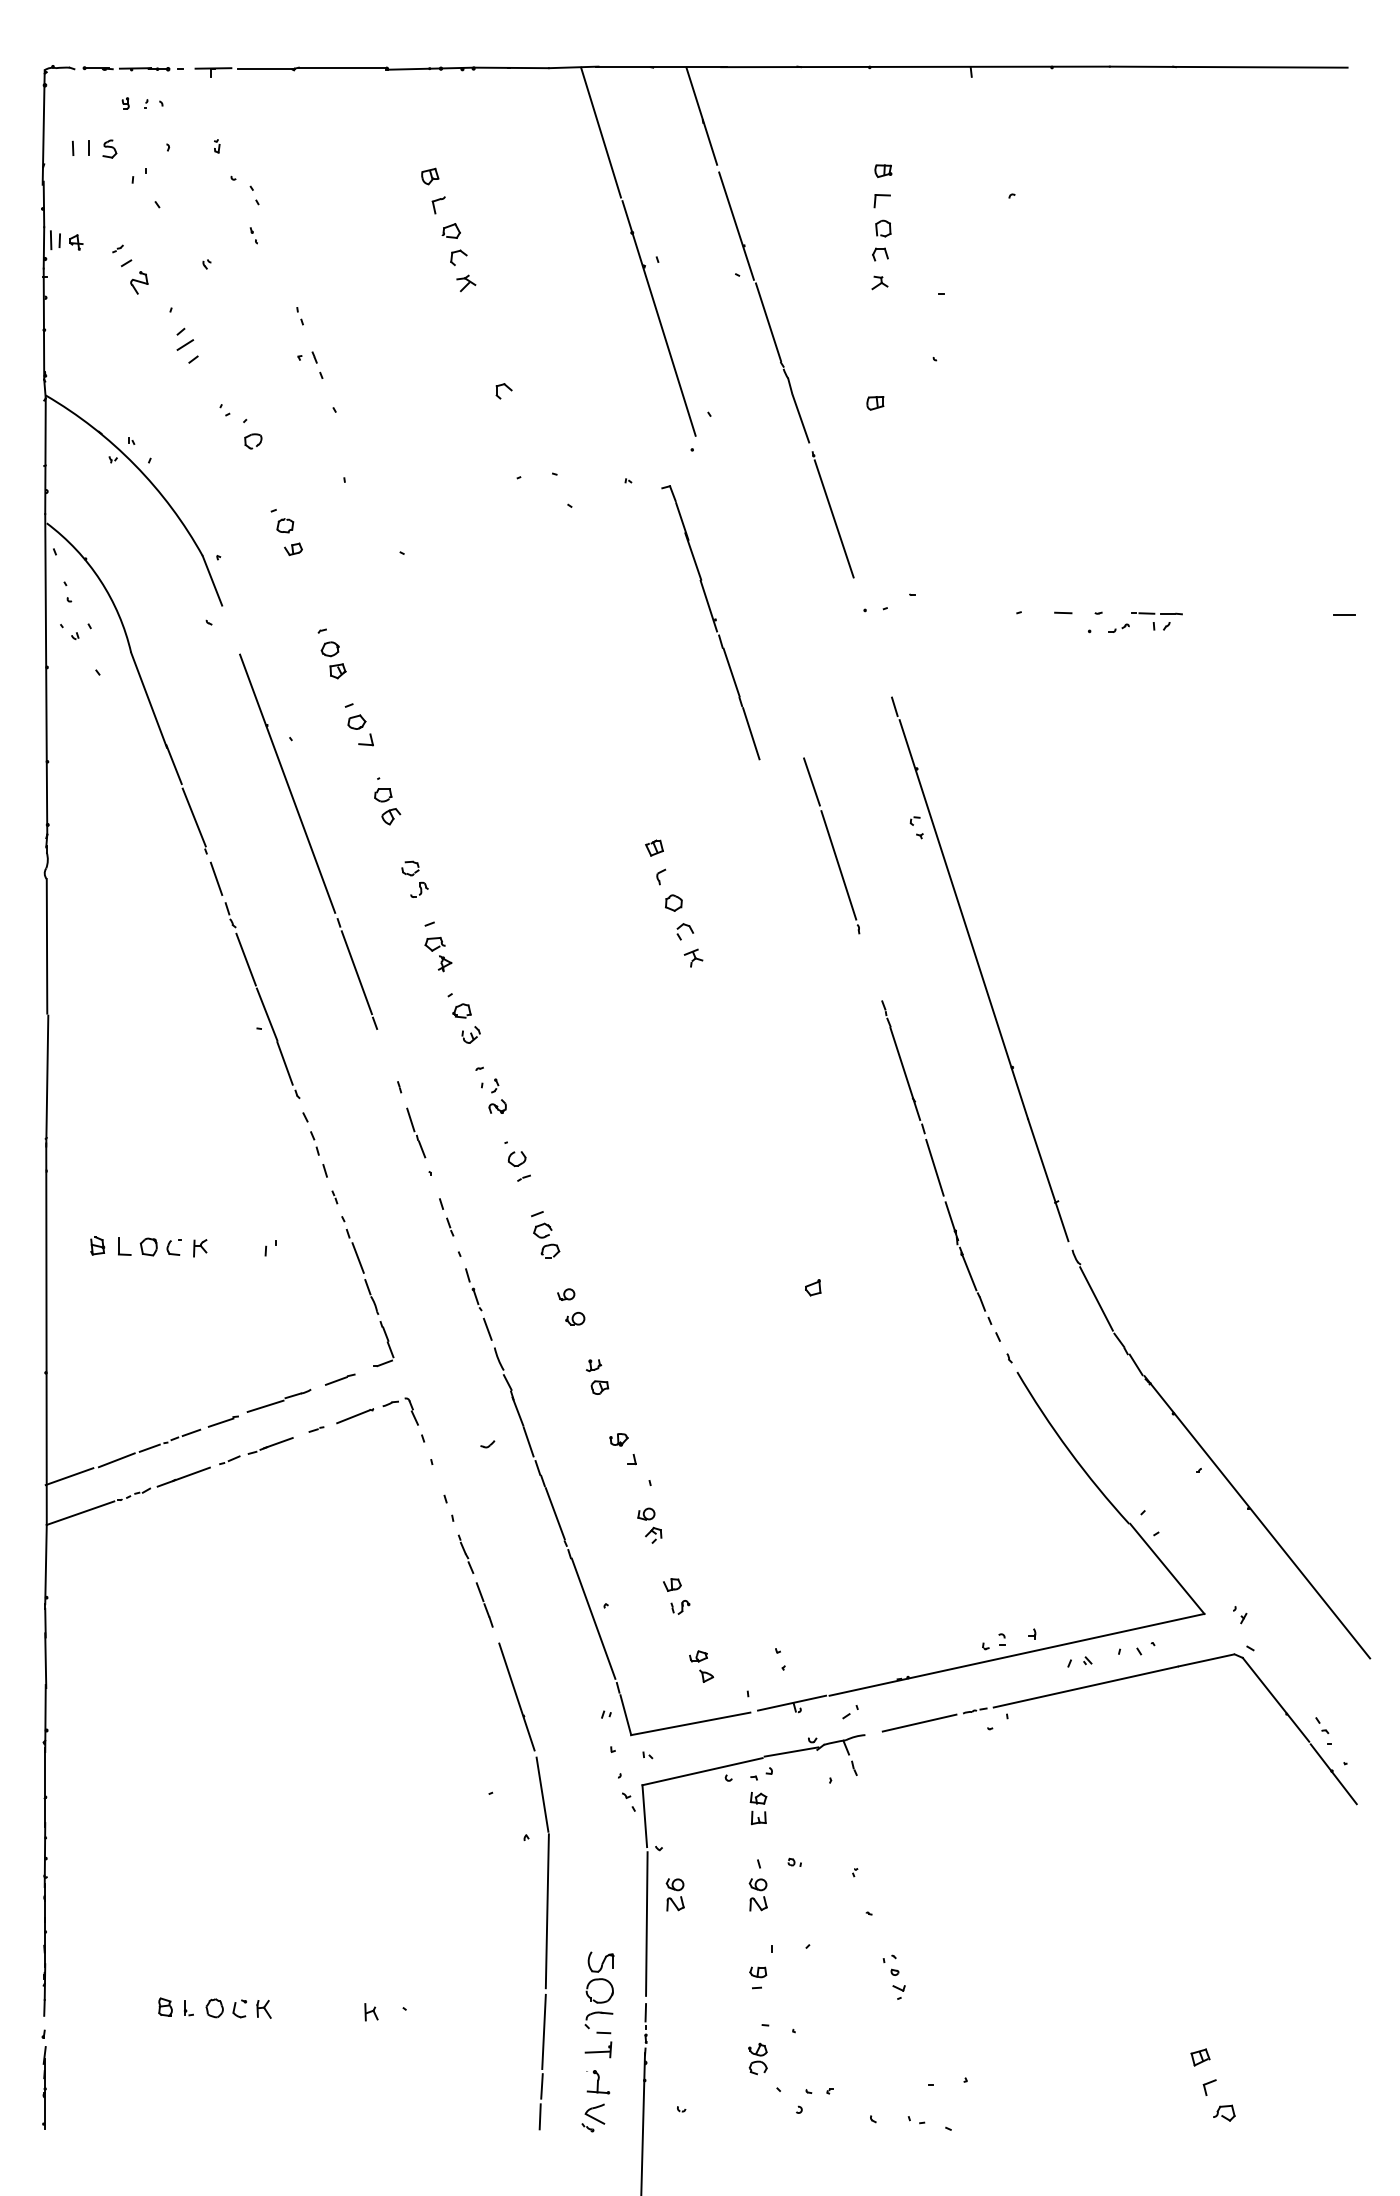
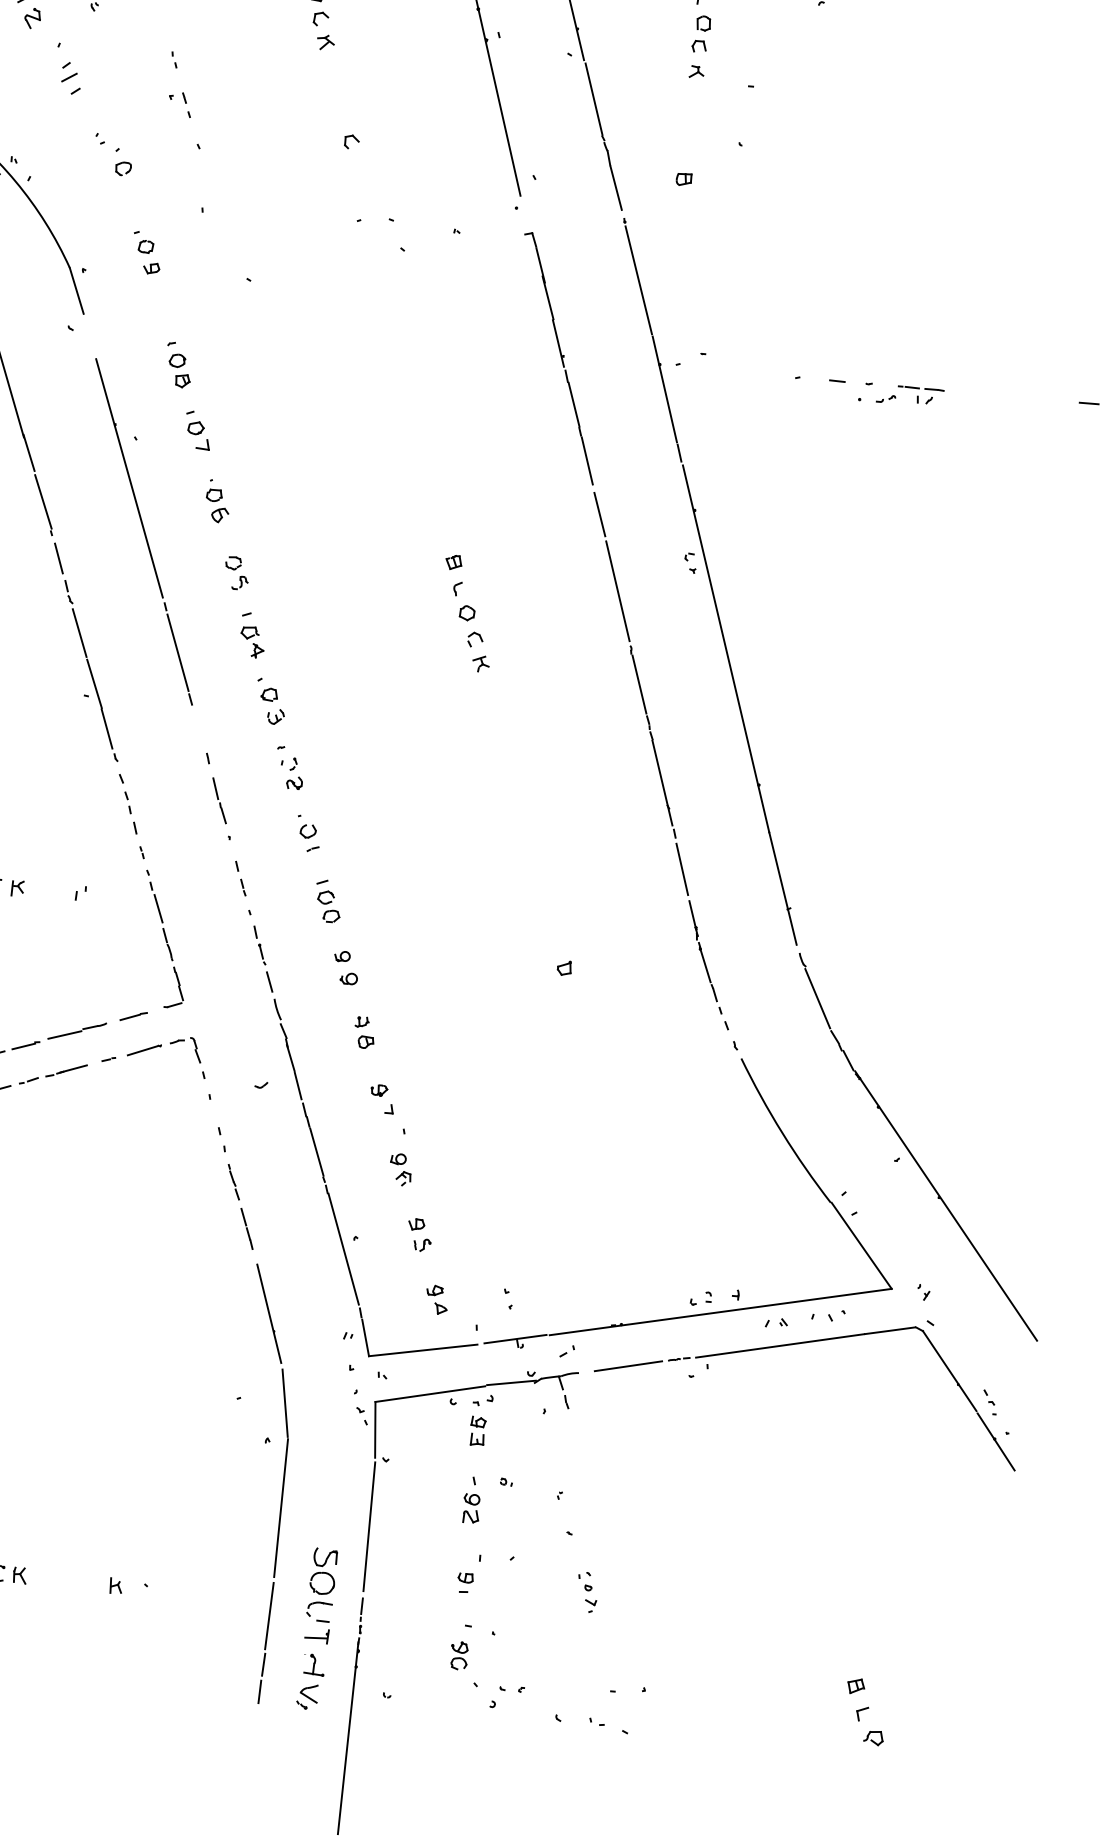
part: (710, 622) -> (558, 358), moved
line: (872, 637) -> (664, 389), added
line: (870, 966) -> (639, 684), added
part: (674, 1894) -> (396, 1502), removed

